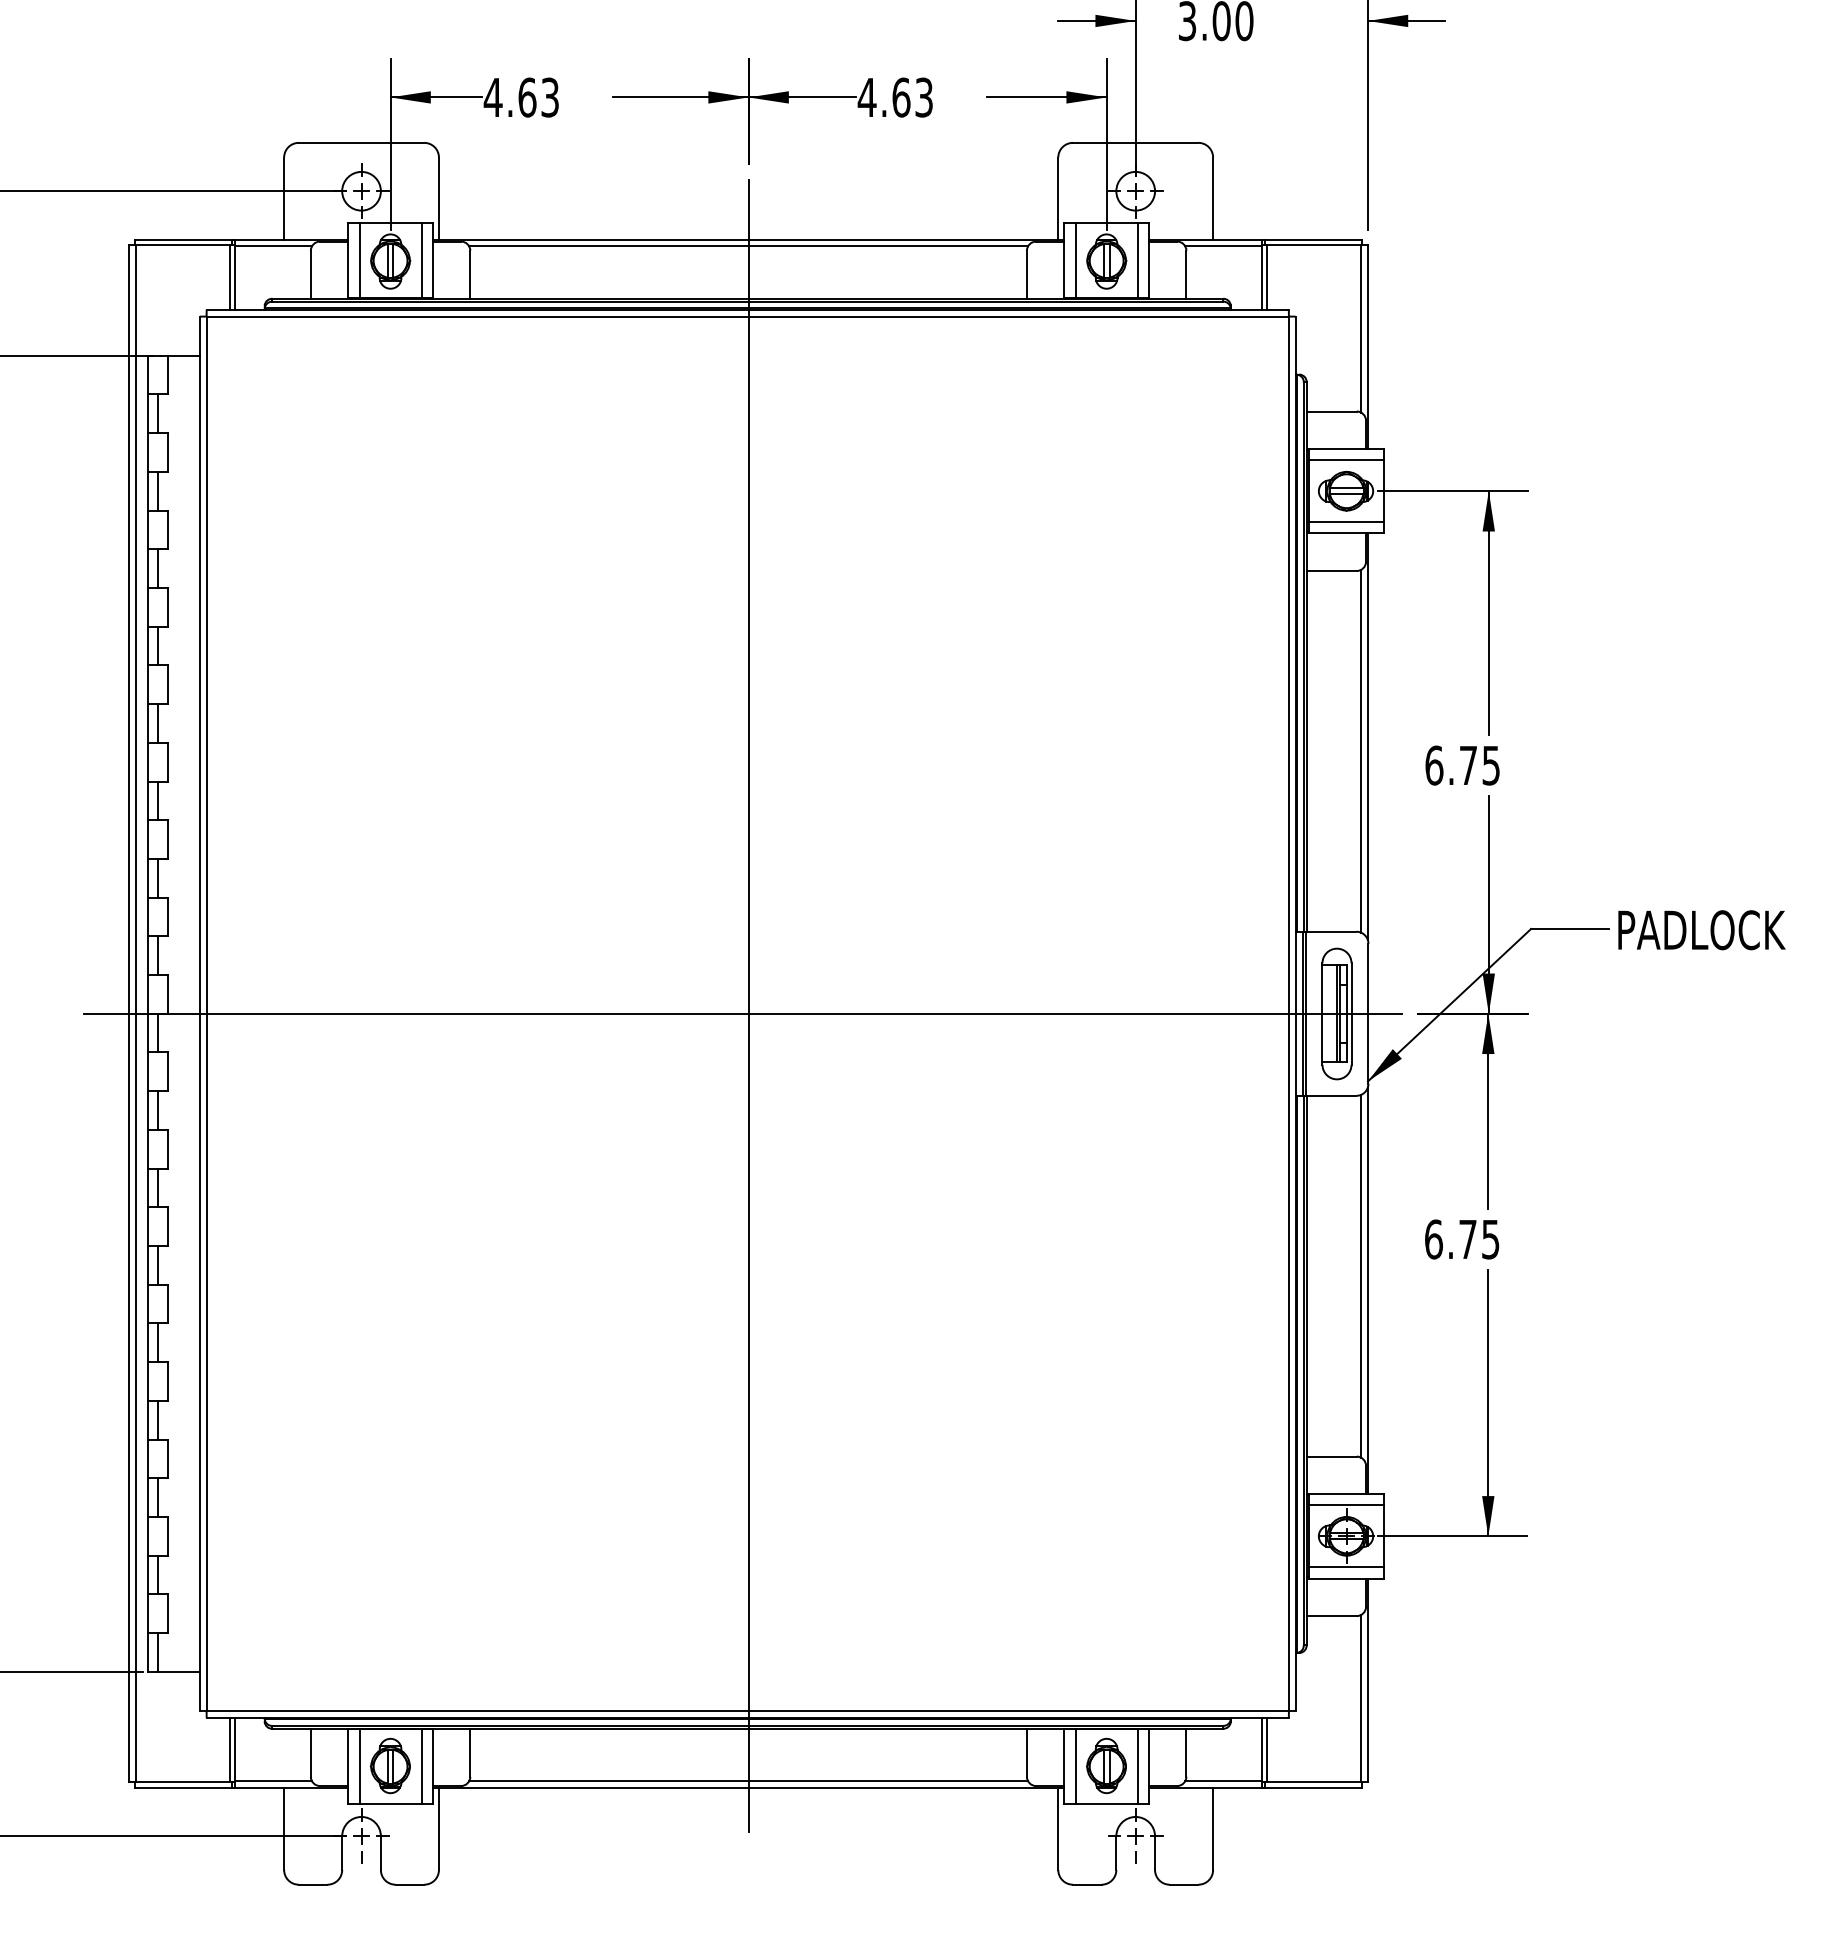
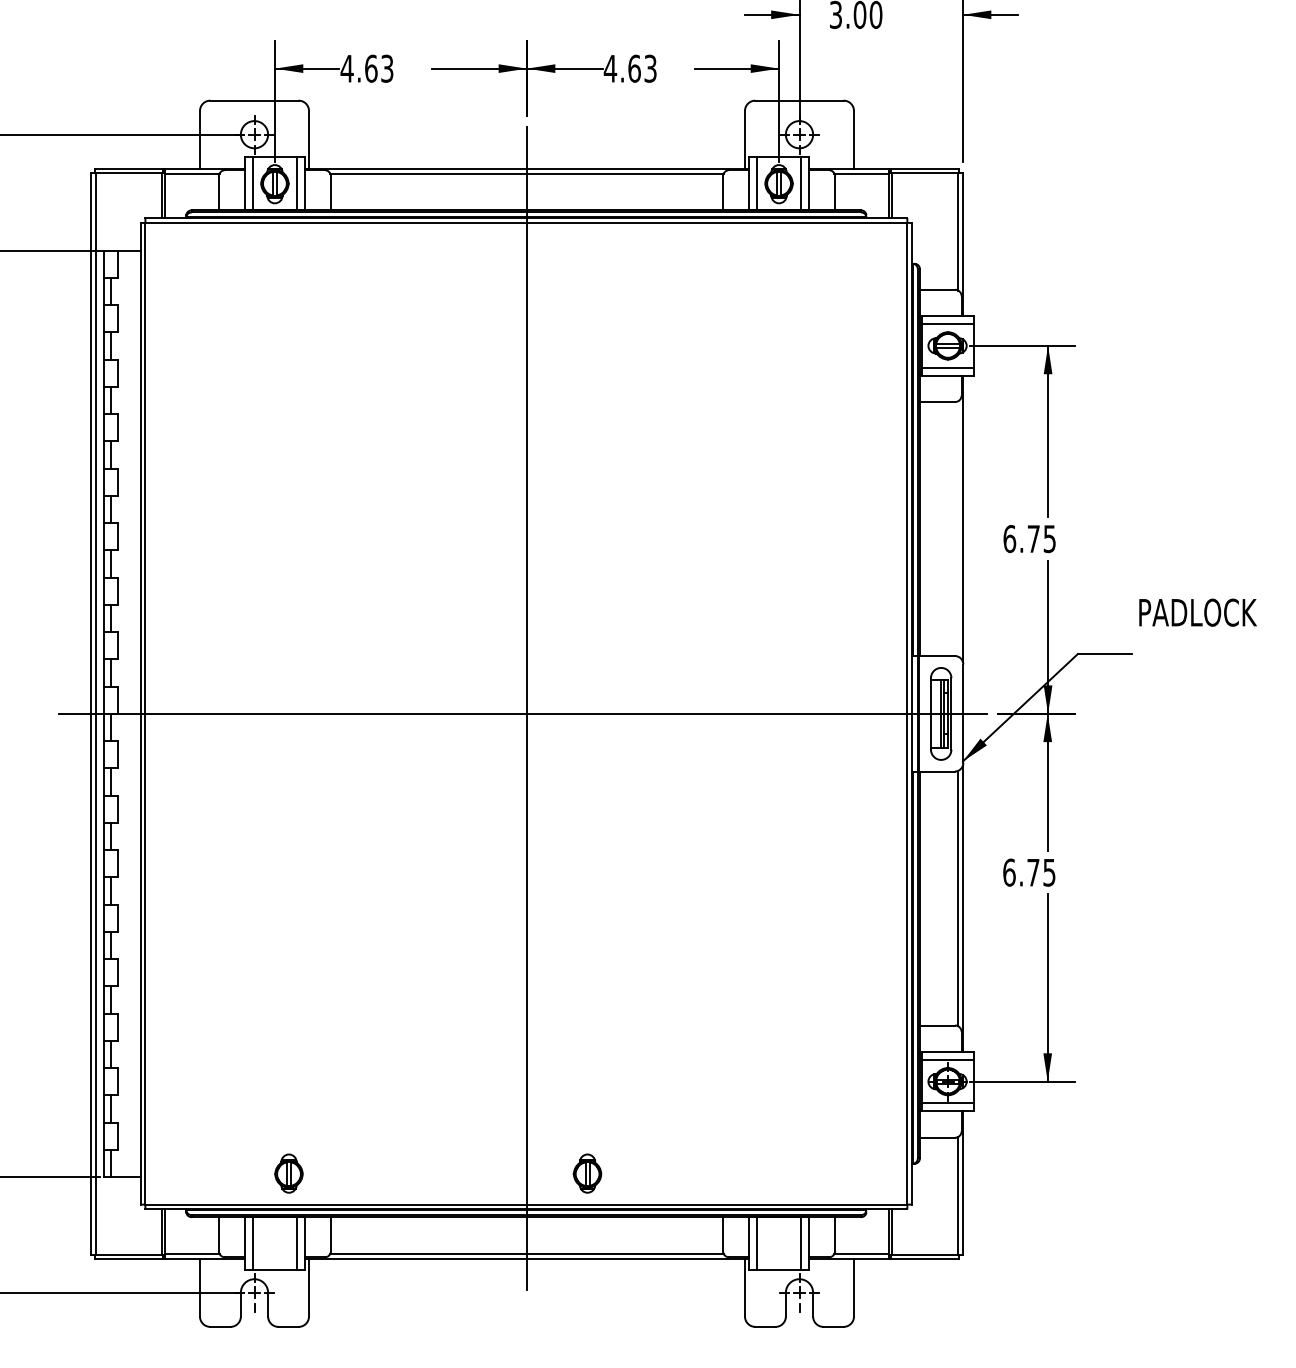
line: (1361, 750) -> (958, 528), removed
text: (1701, 930) -> (1197, 612), moved
part: (389, 1766) -> (288, 1173), moved
part: (1106, 1766) -> (587, 1173), moved

